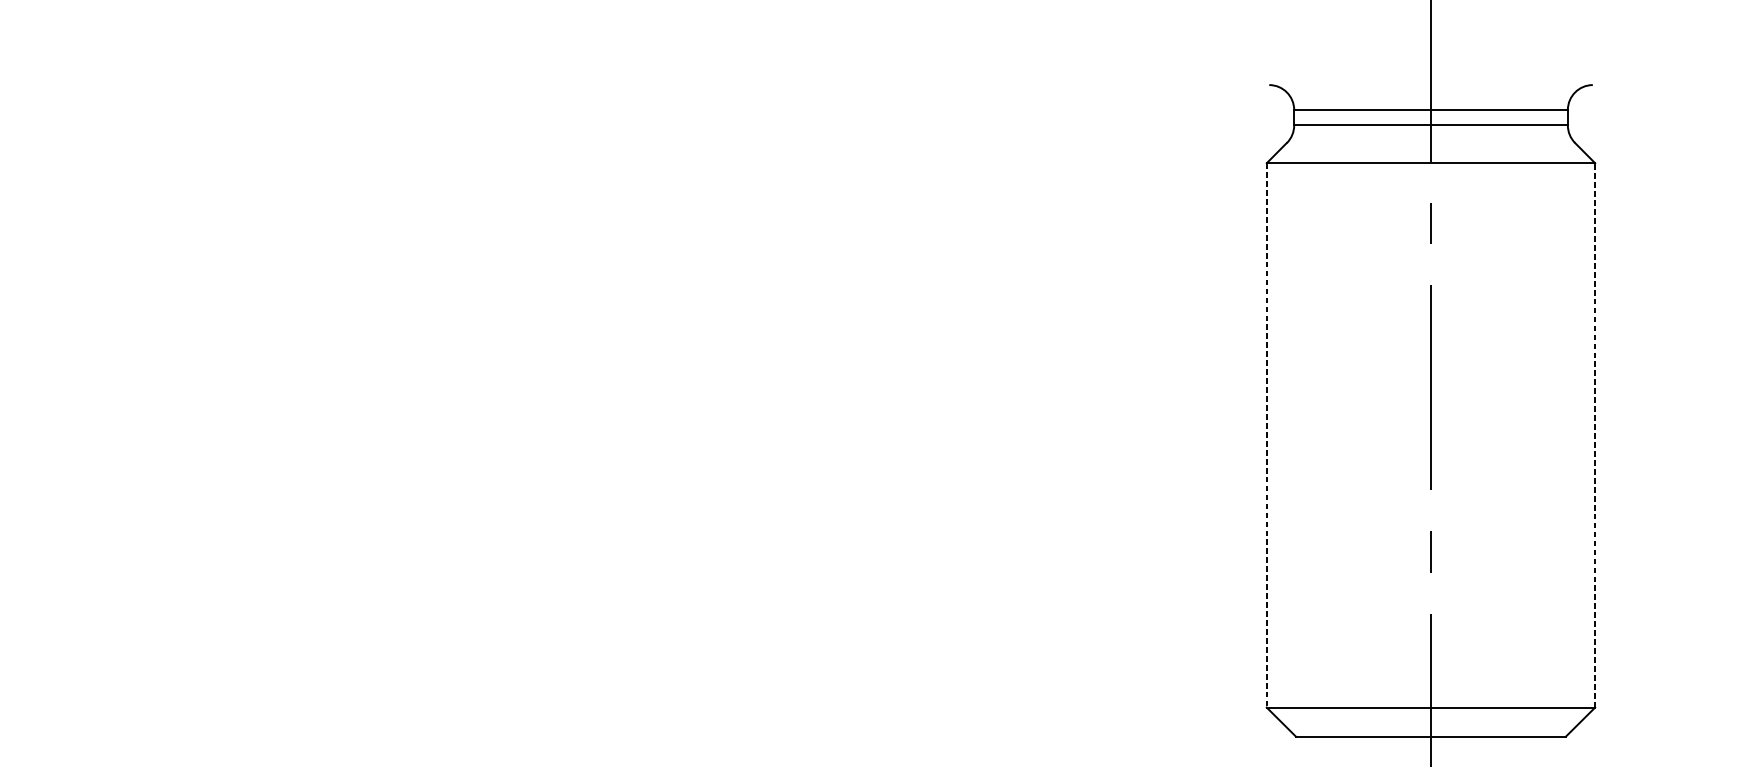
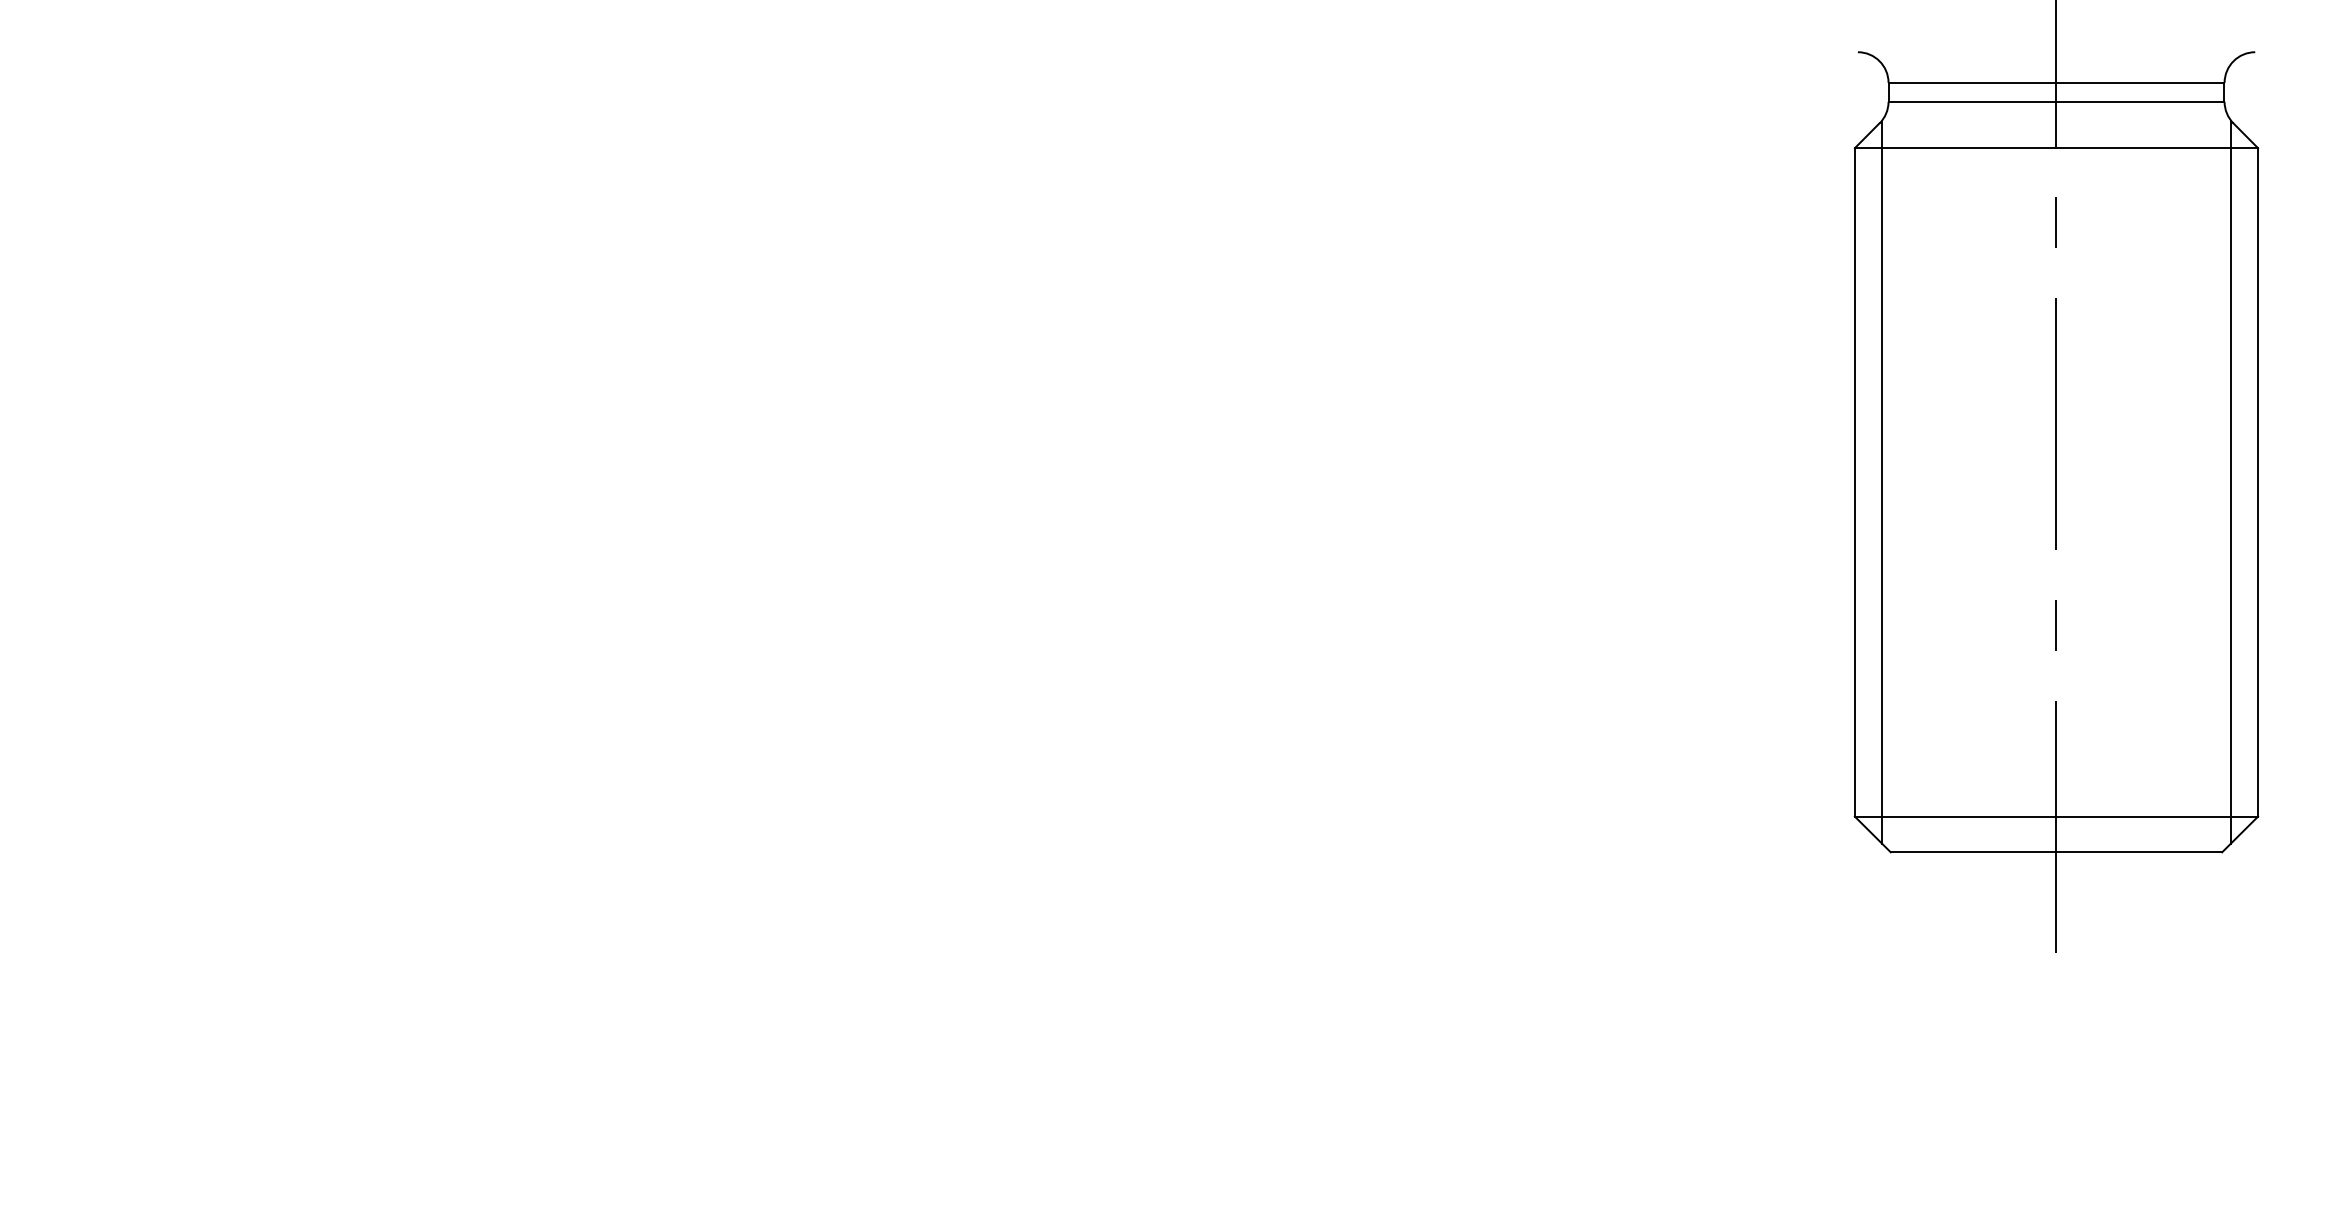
line: (1289, 434) -> (1882, 481), added
line: (1572, 434) -> (2230, 481), added
line: (1595, 434) -> (2258, 481), dashed -> solid
line: (1266, 435) -> (1854, 482), dashed -> solid

